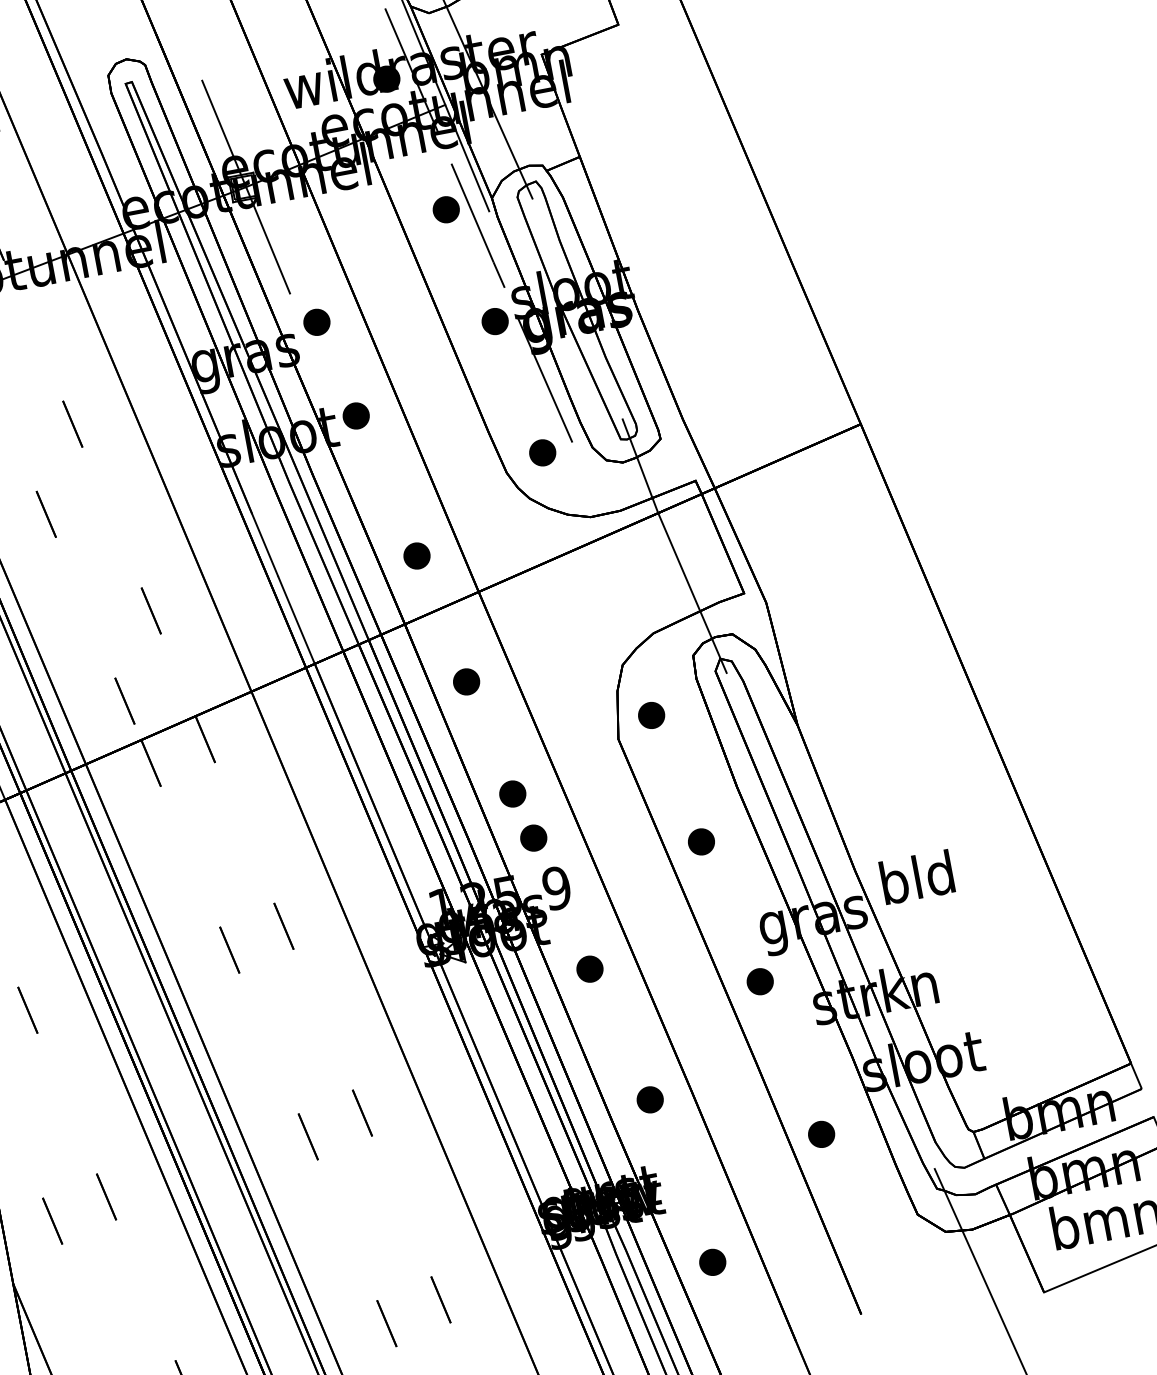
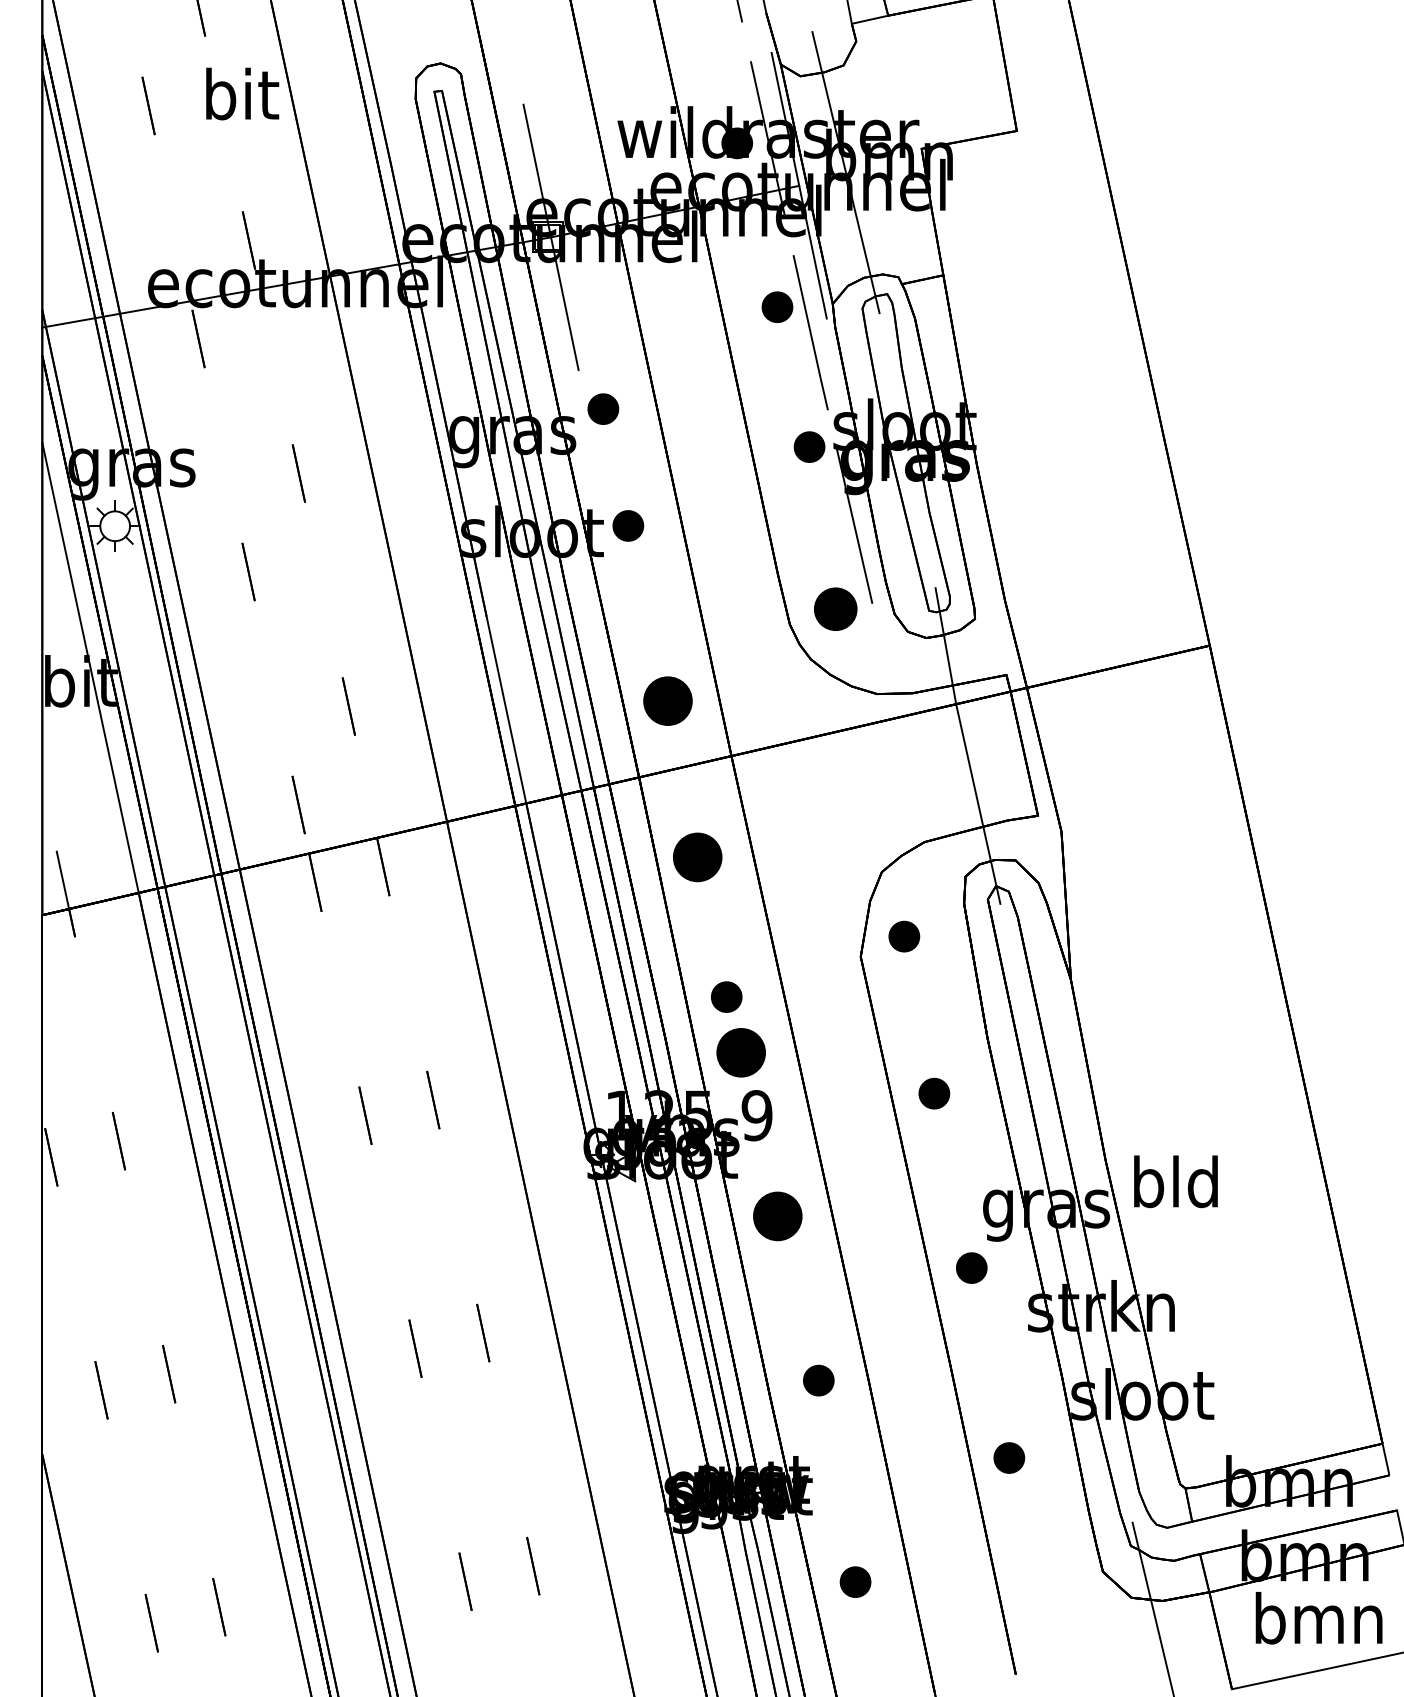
part: (542, 453) -> (835, 609), size x1.4
part: (416, 555) -> (667, 700), size x1.6
part: (466, 682) -> (697, 857), size x1.6
part: (533, 837) -> (741, 1052), size x1.6
part: (589, 969) -> (777, 1216), size x1.6

